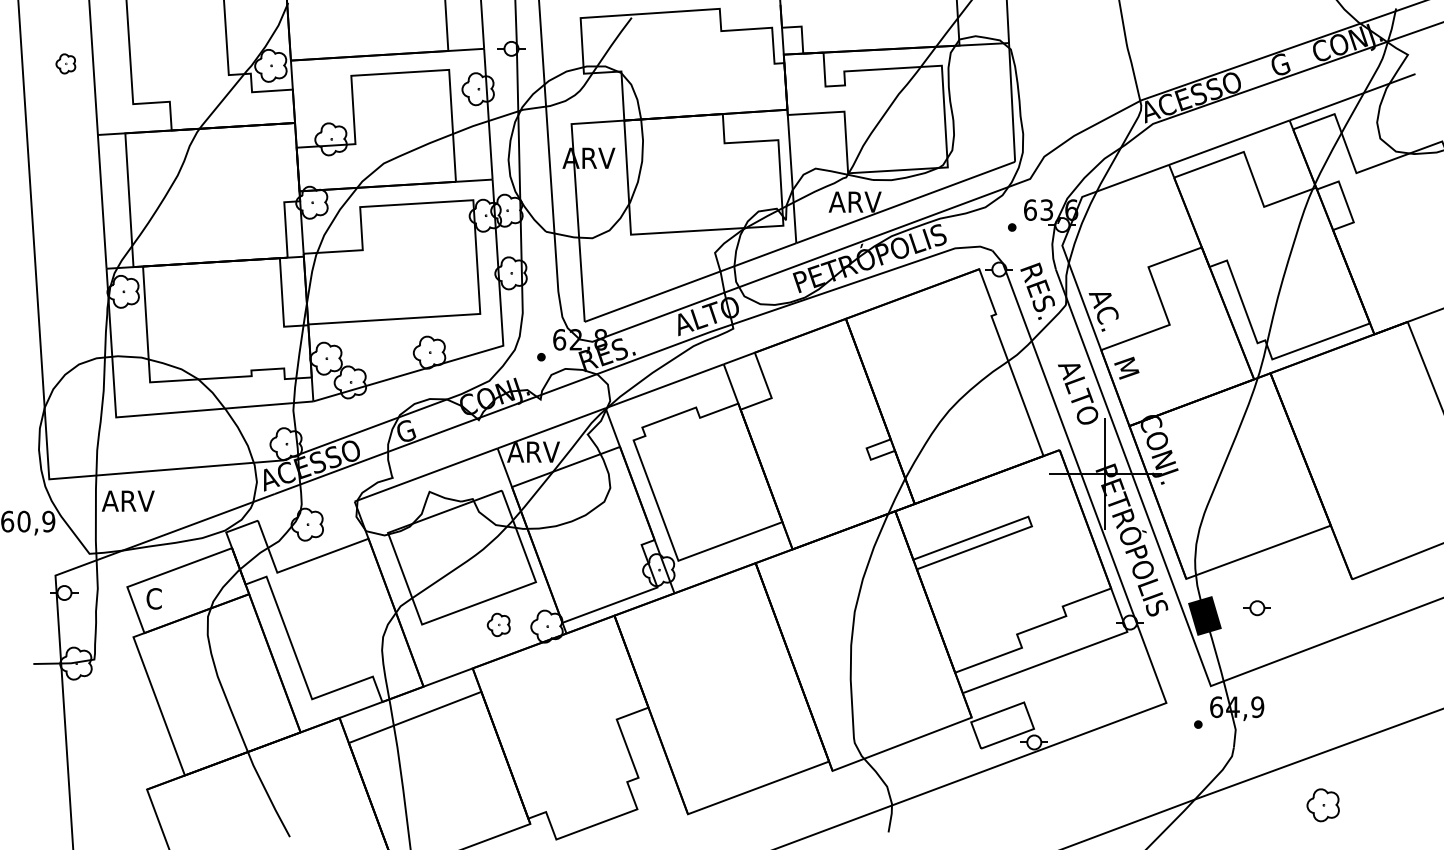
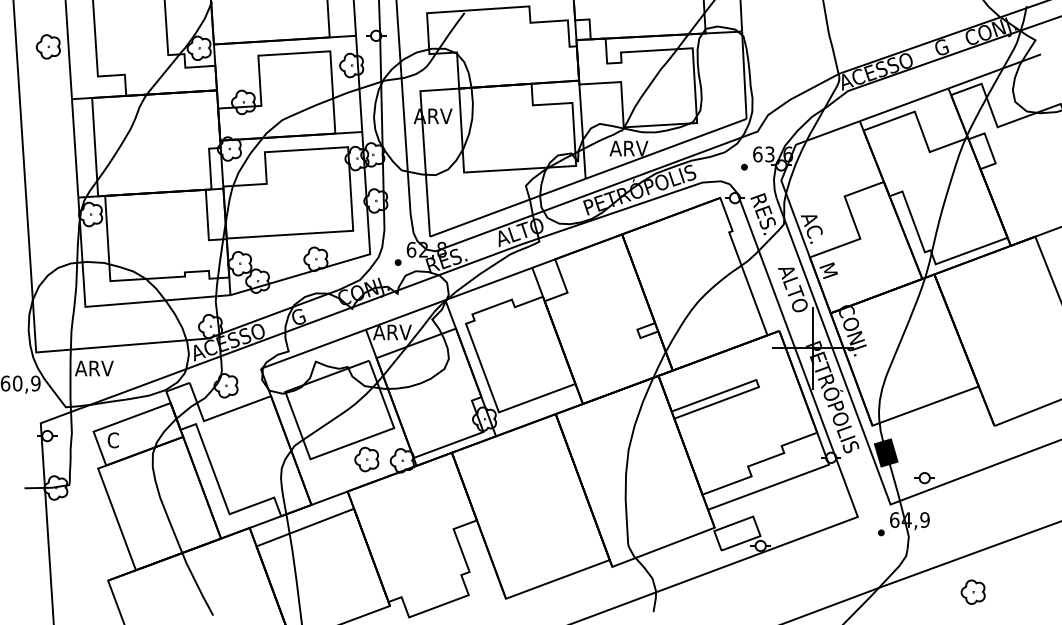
part: (65, 63) -> (48, 46), size x1.67
part: (1256, 608) -> (924, 478), moved
part: (498, 624) -> (366, 459), size x1.43

